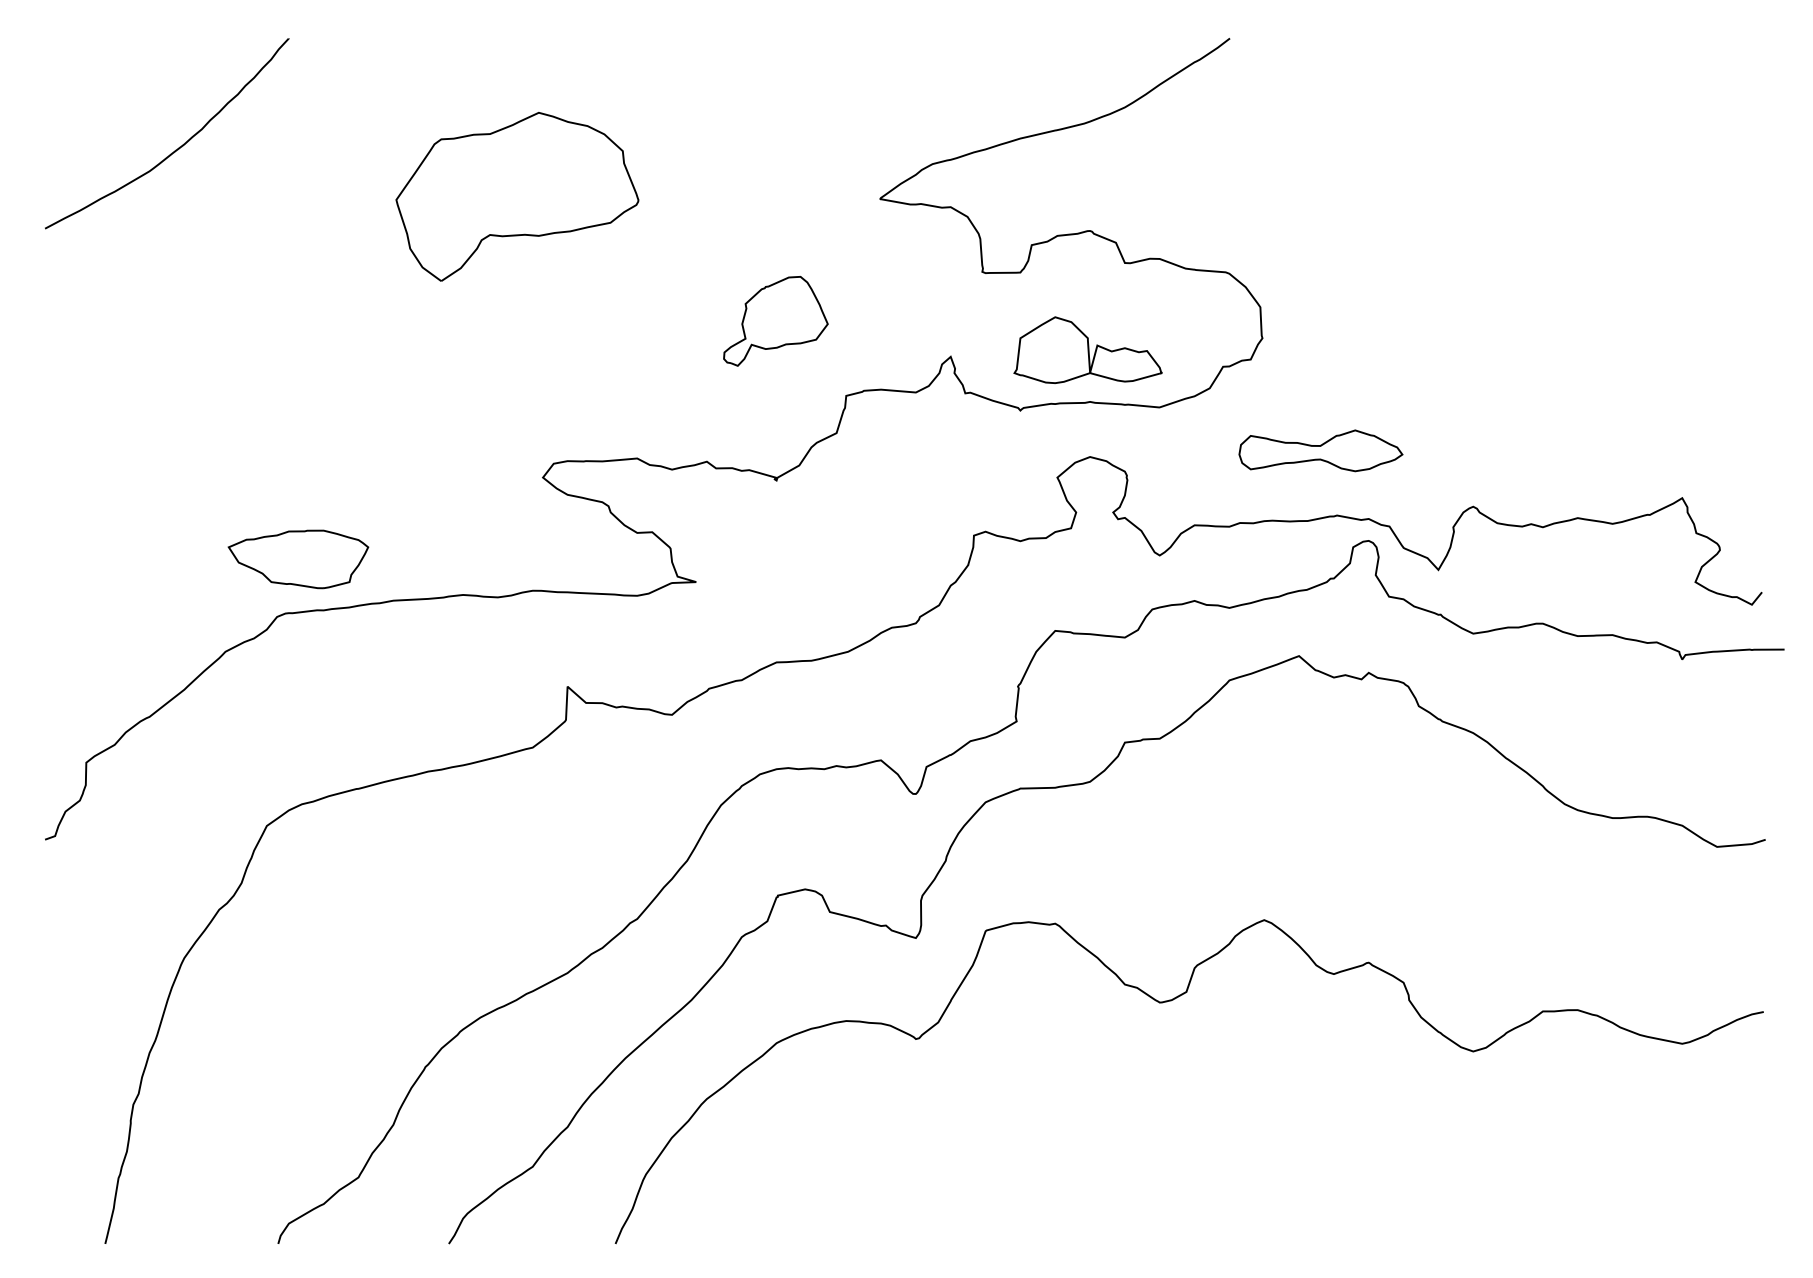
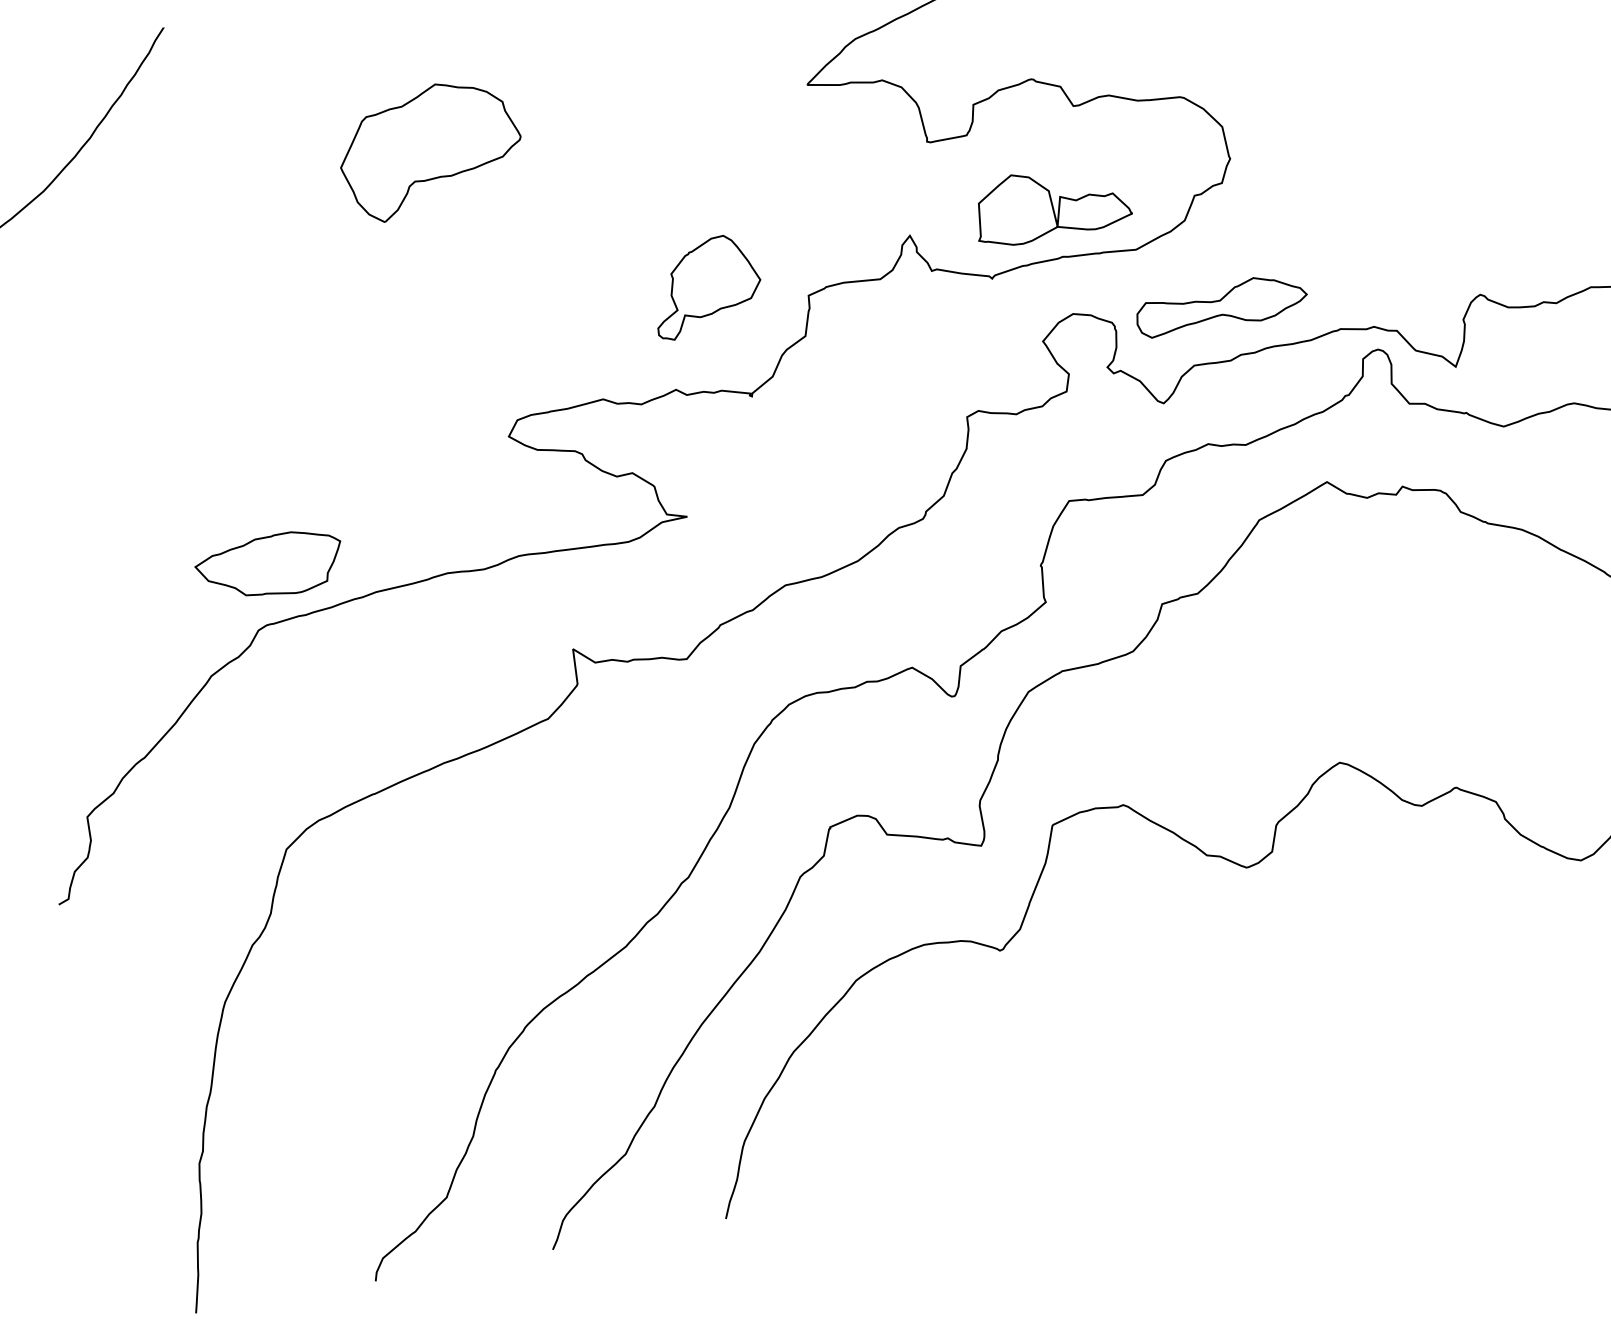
part: (517, 196) -> (430, 149), size x0.71
part: (775, 321) -> (705, 286), moved
part: (1320, 450) -> (1220, 305), moved

